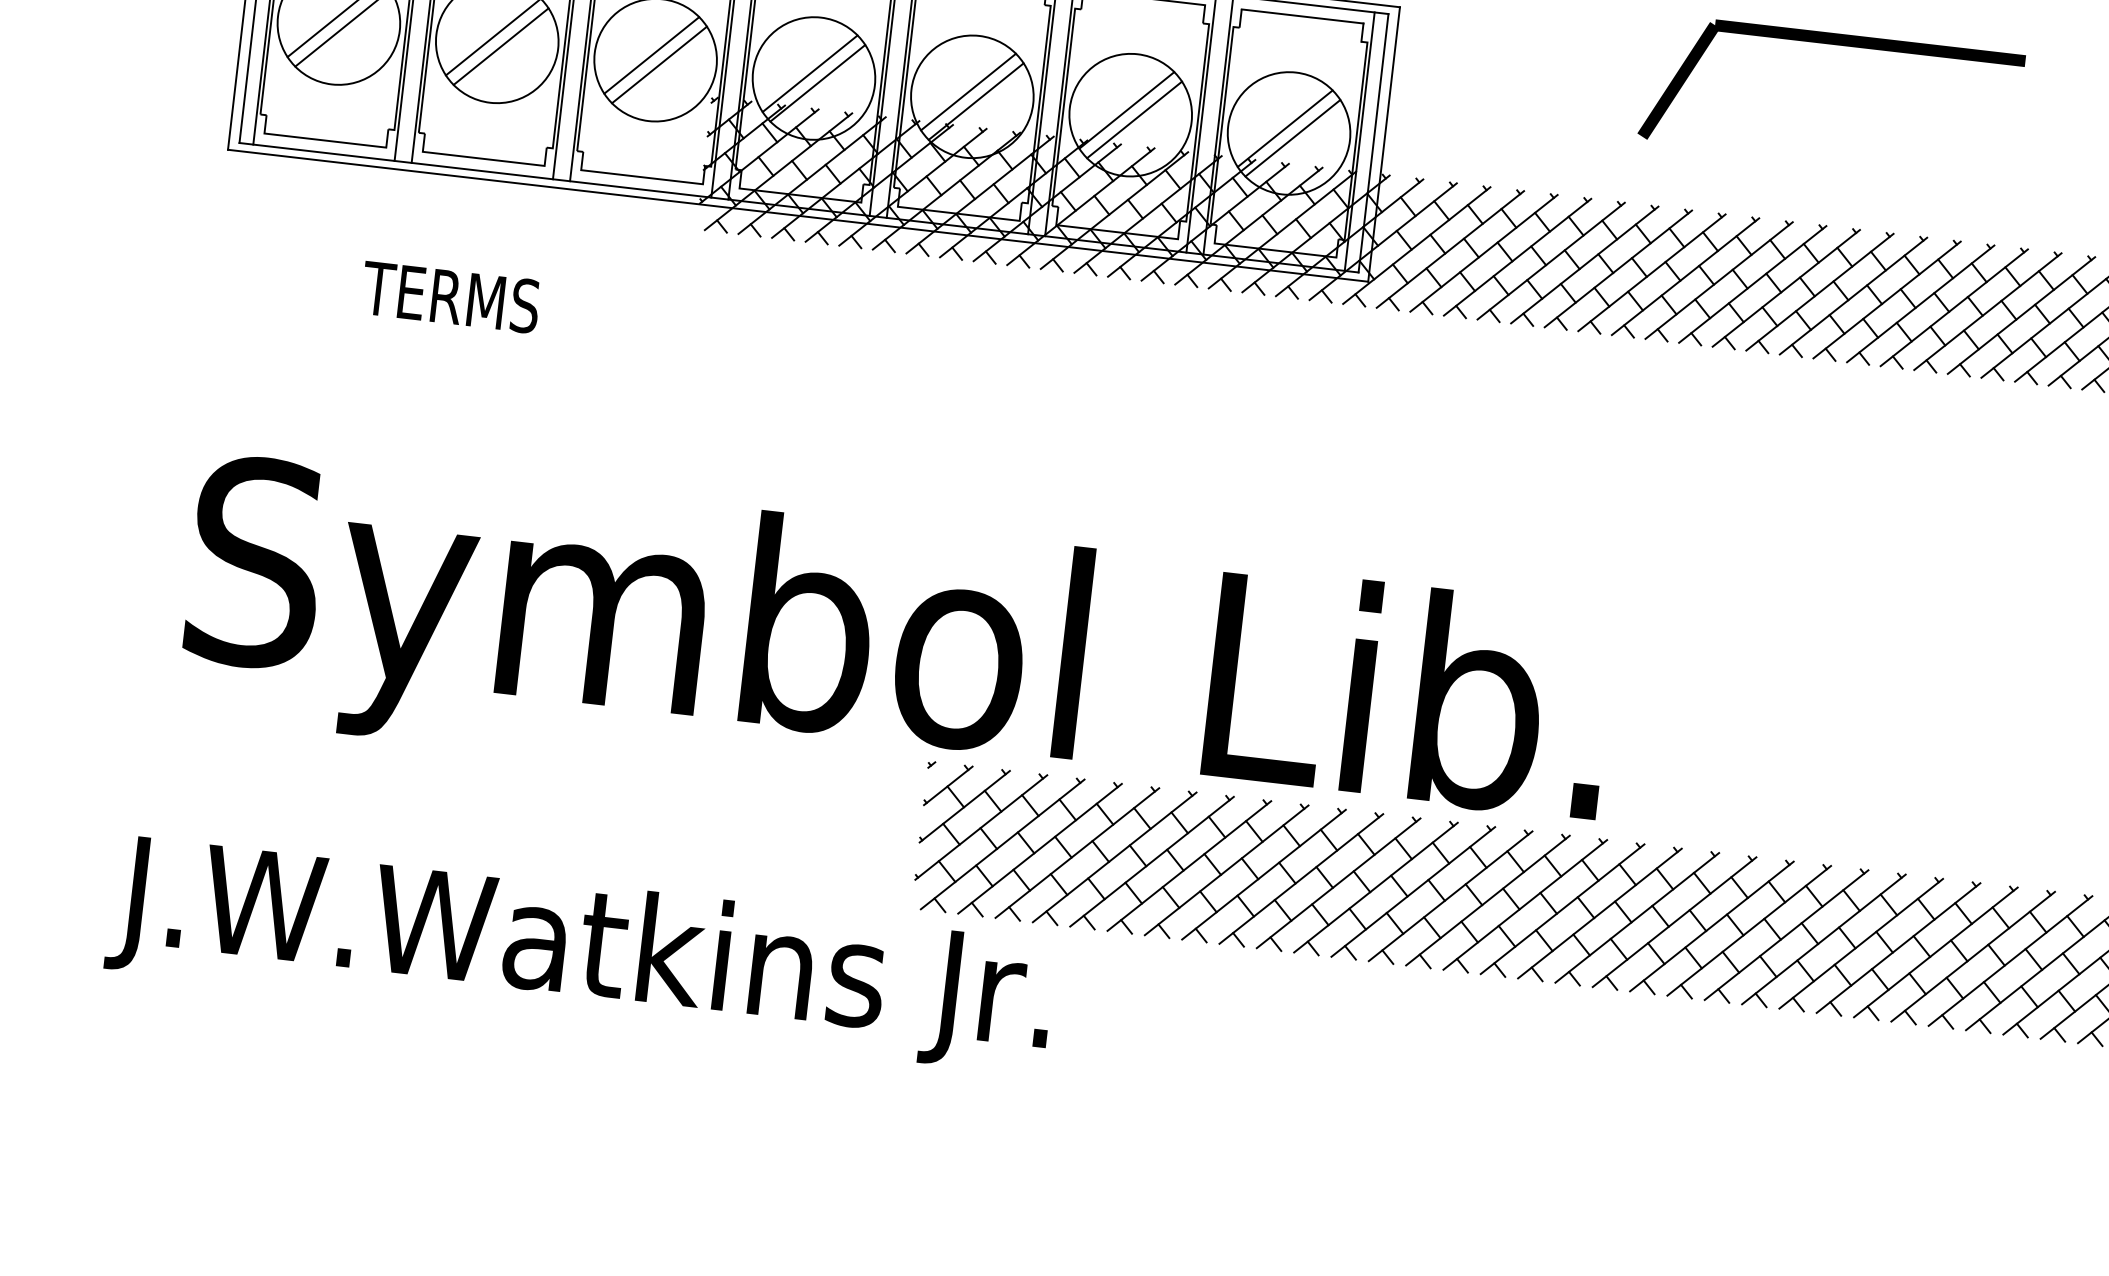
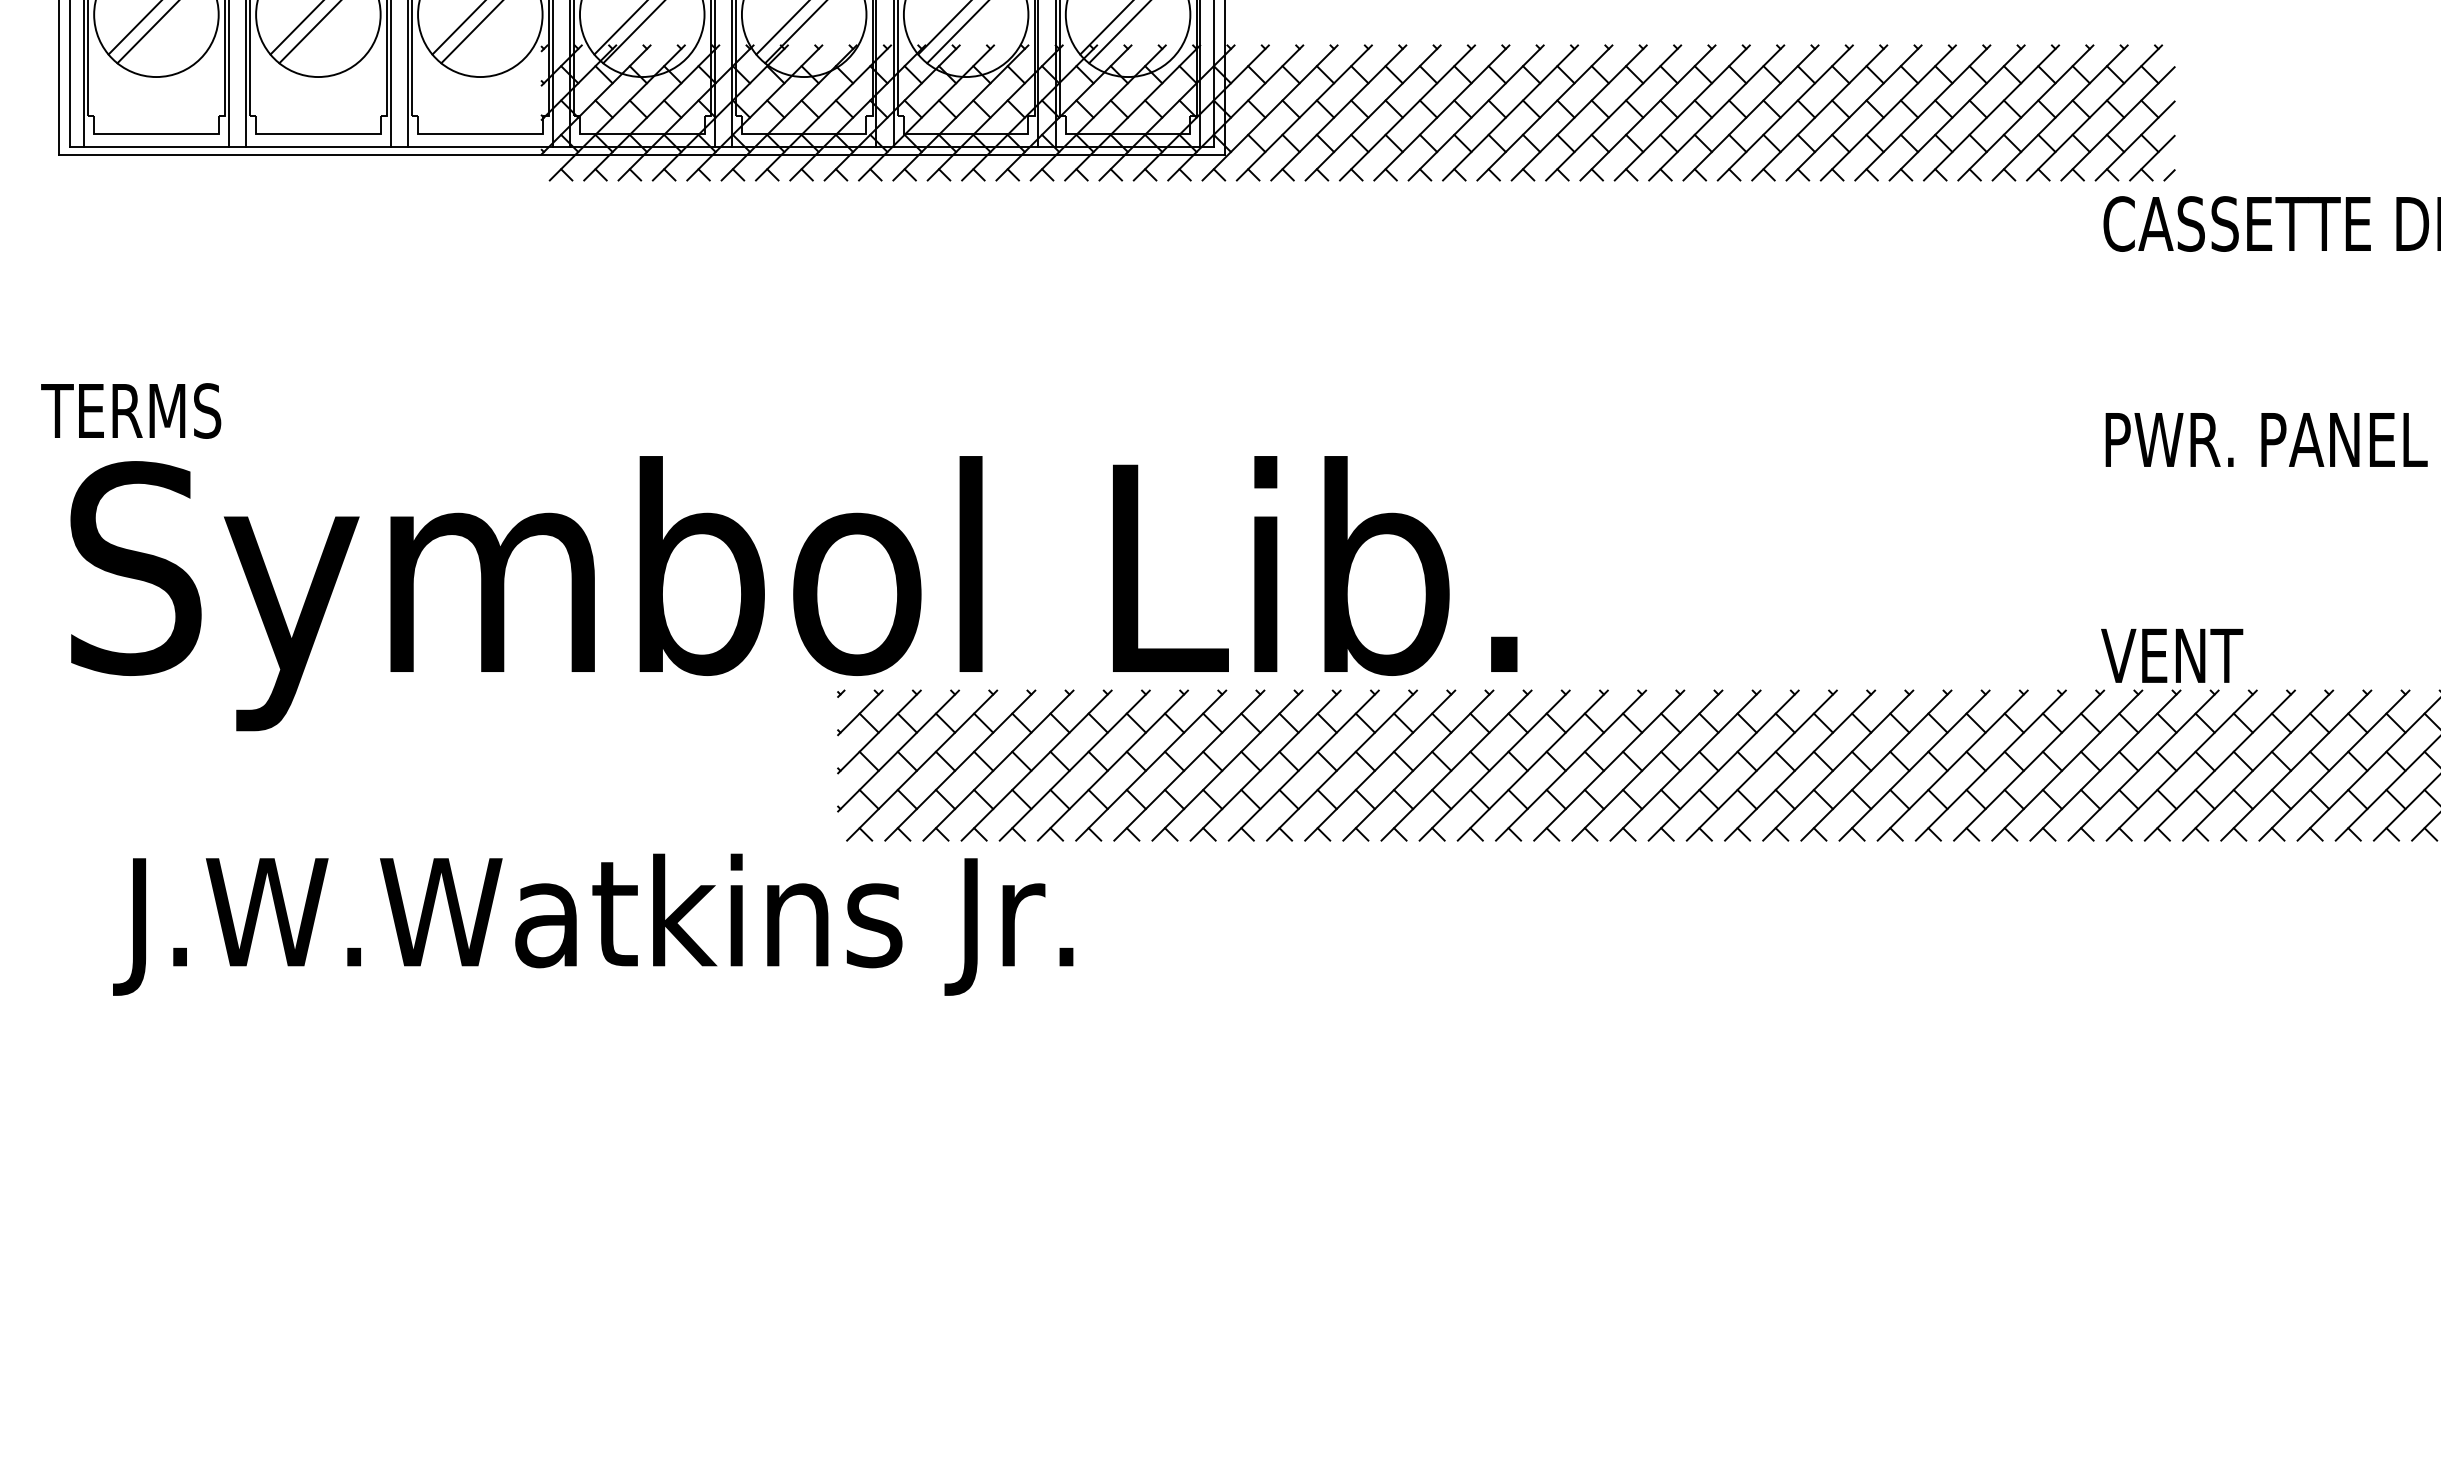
text: (451, 296) -> (131, 410), moved
text: (581, 953) -> (593, 924), moved

